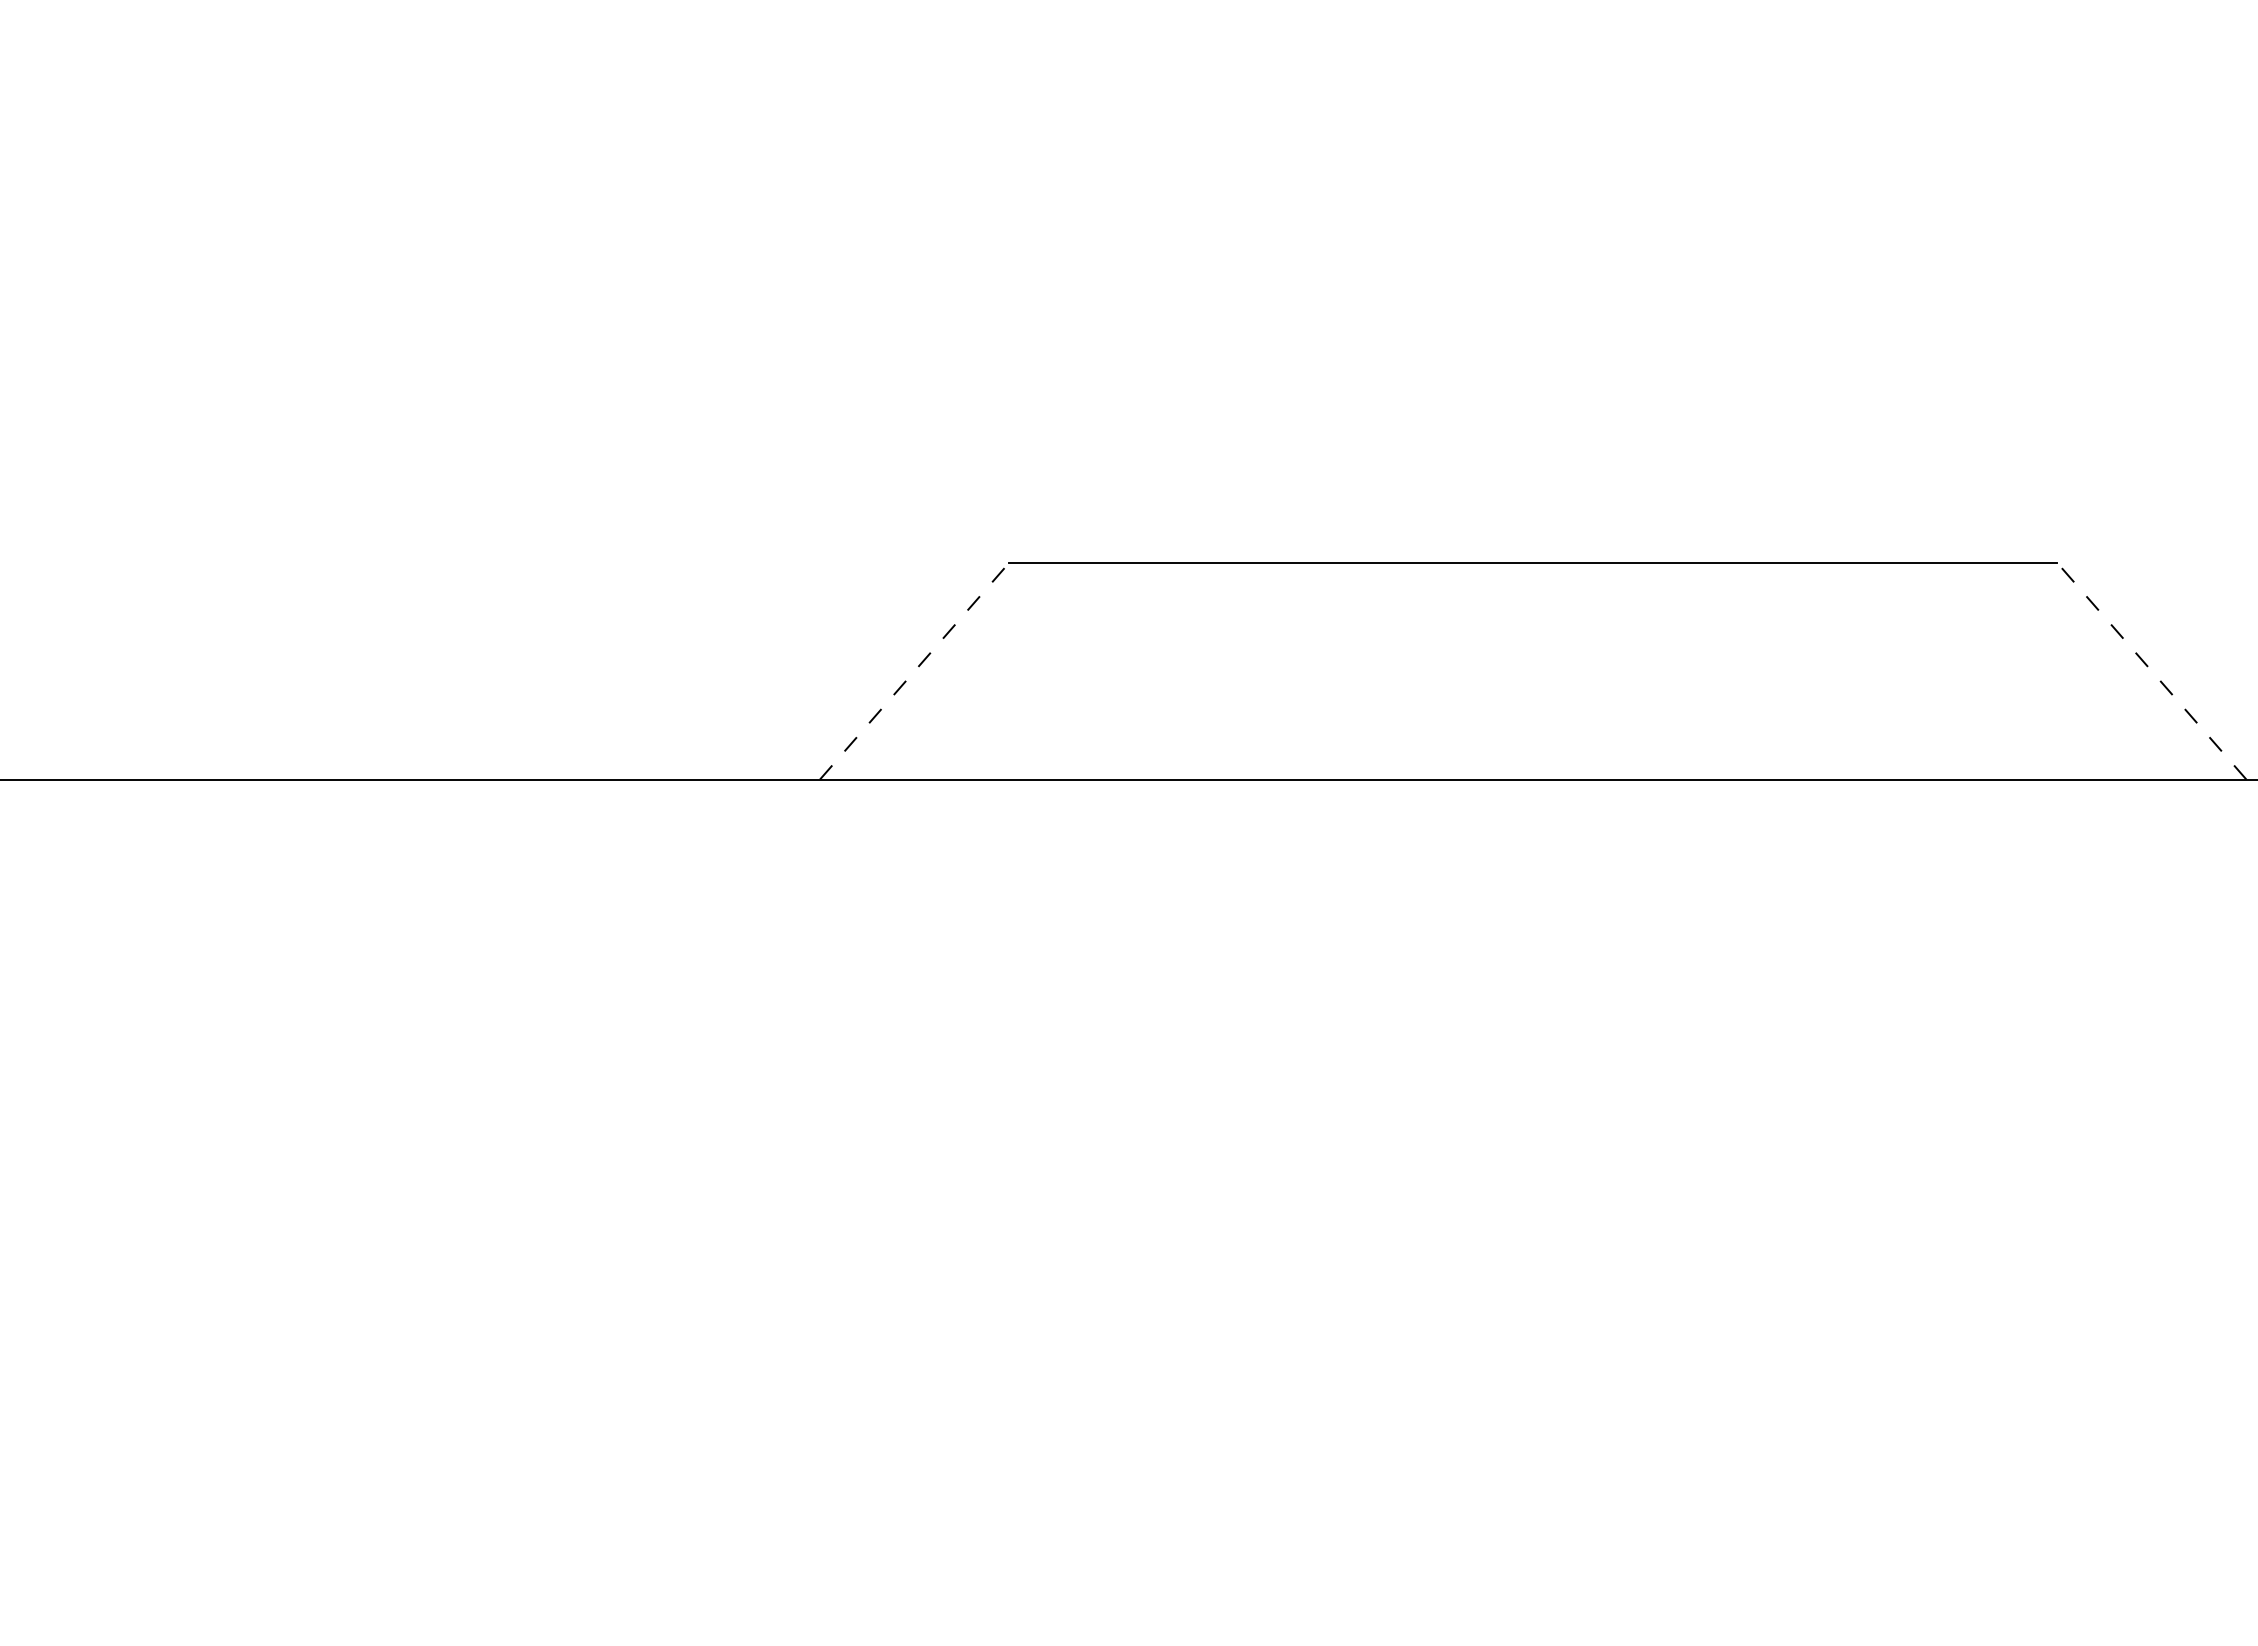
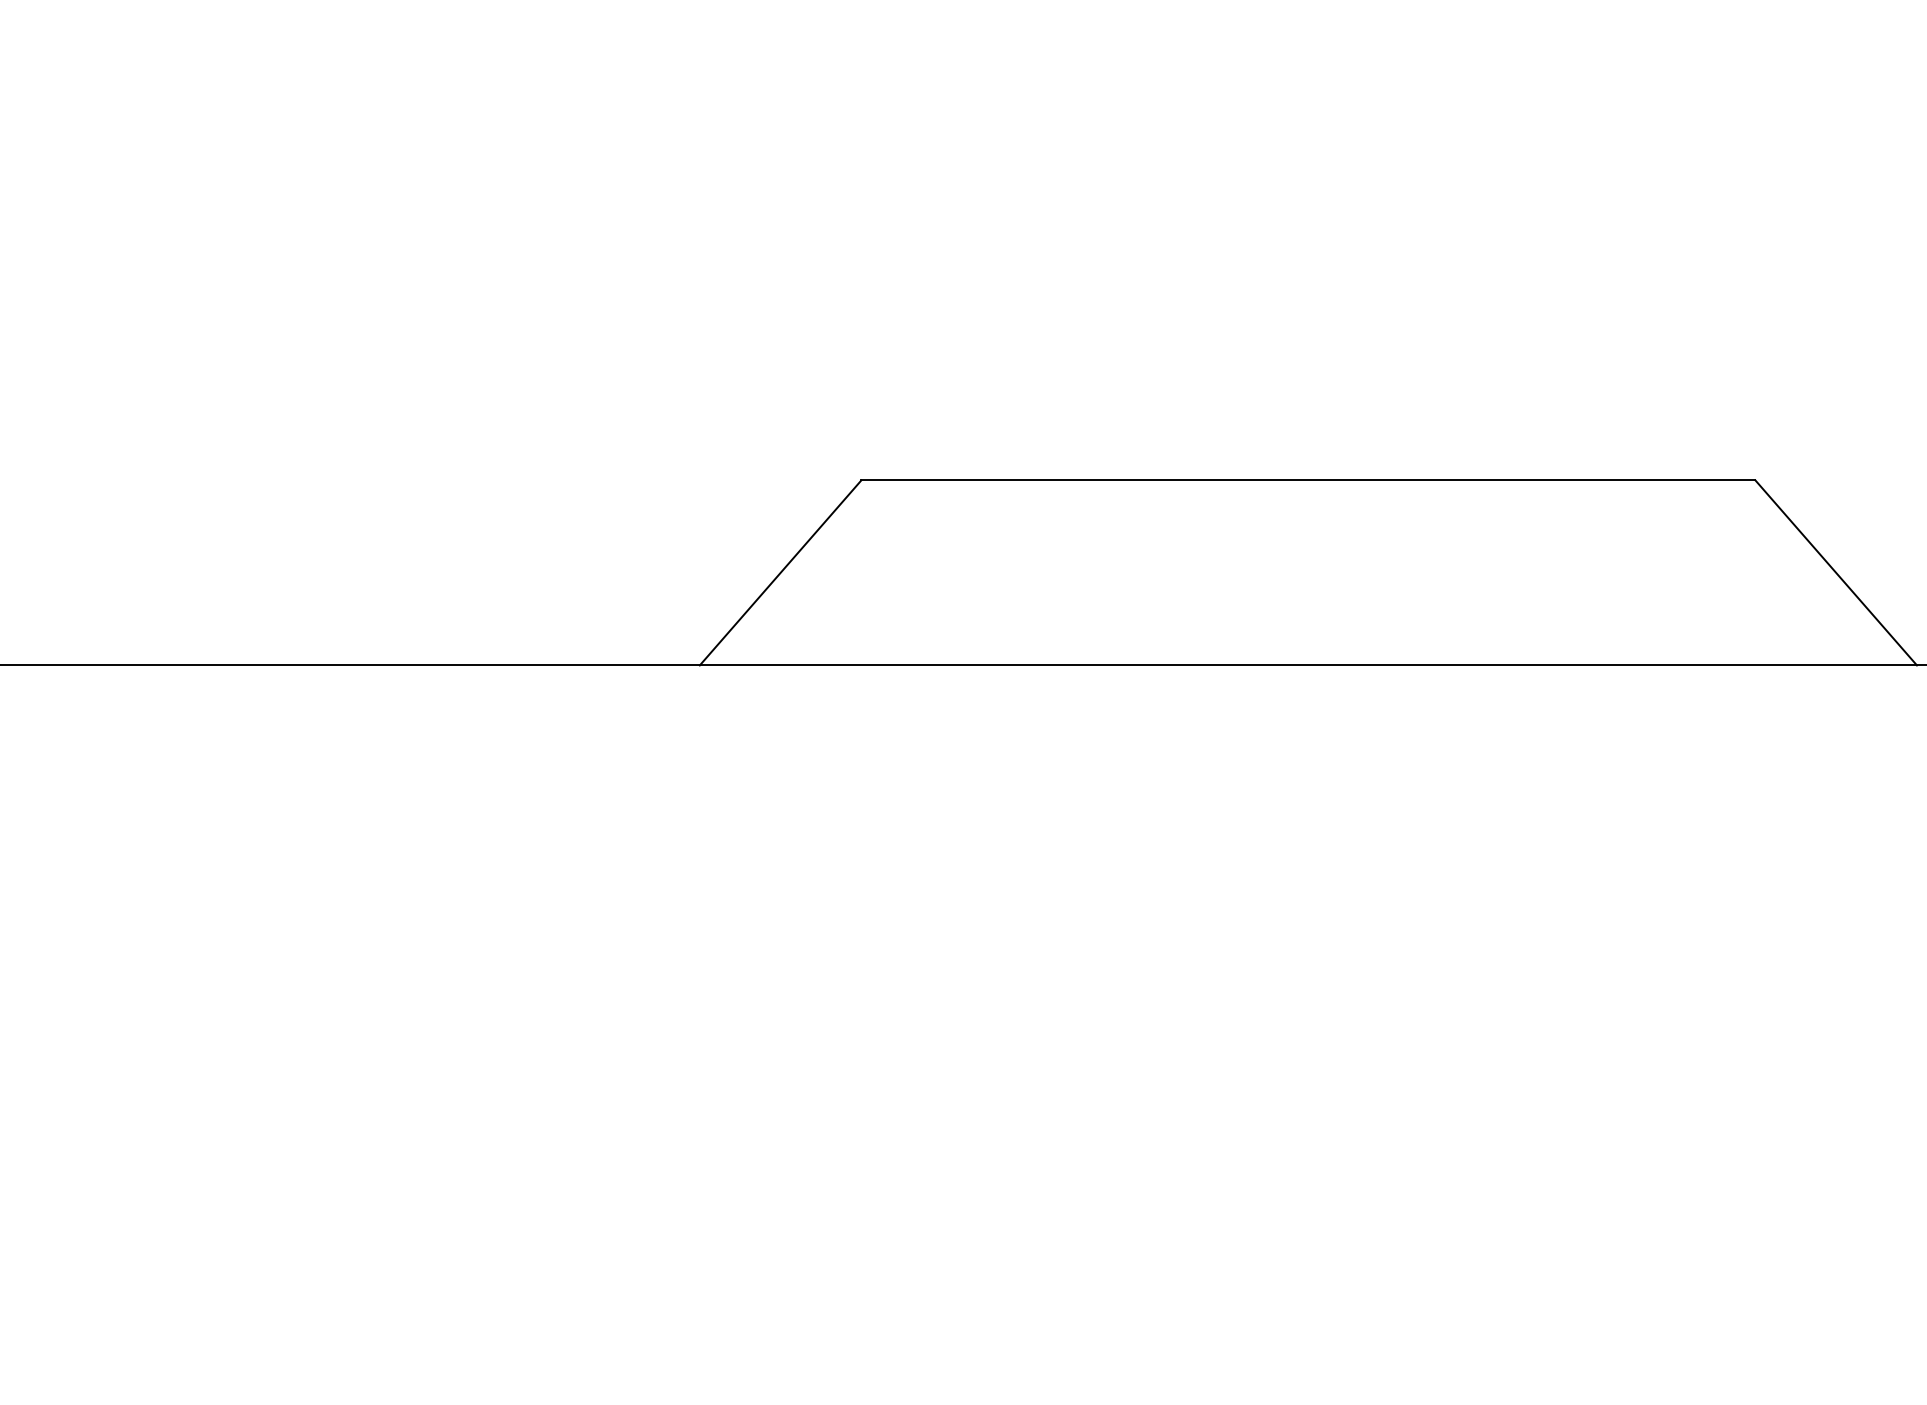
line: (915, 670) -> (781, 572), dashed -> solid
line: (2151, 670) -> (1835, 572), dashed -> solid

